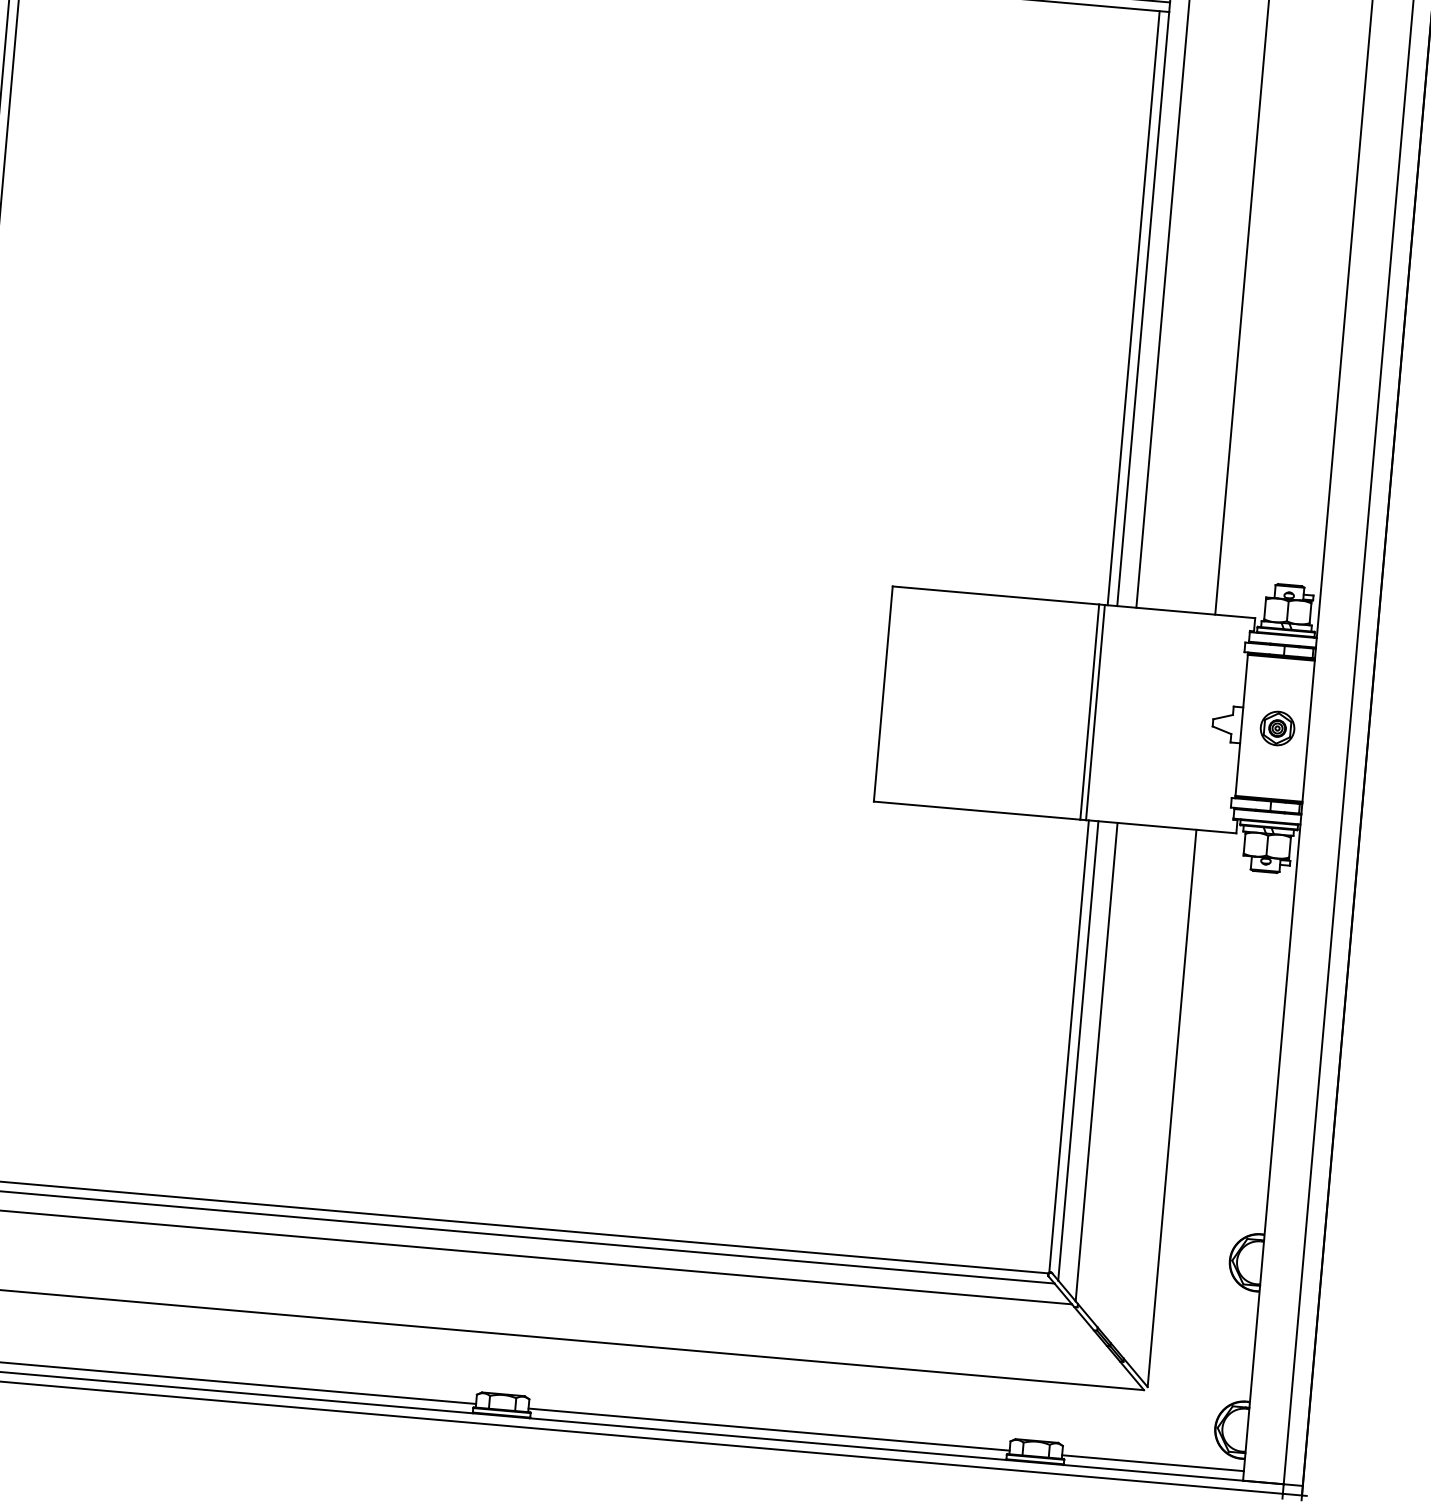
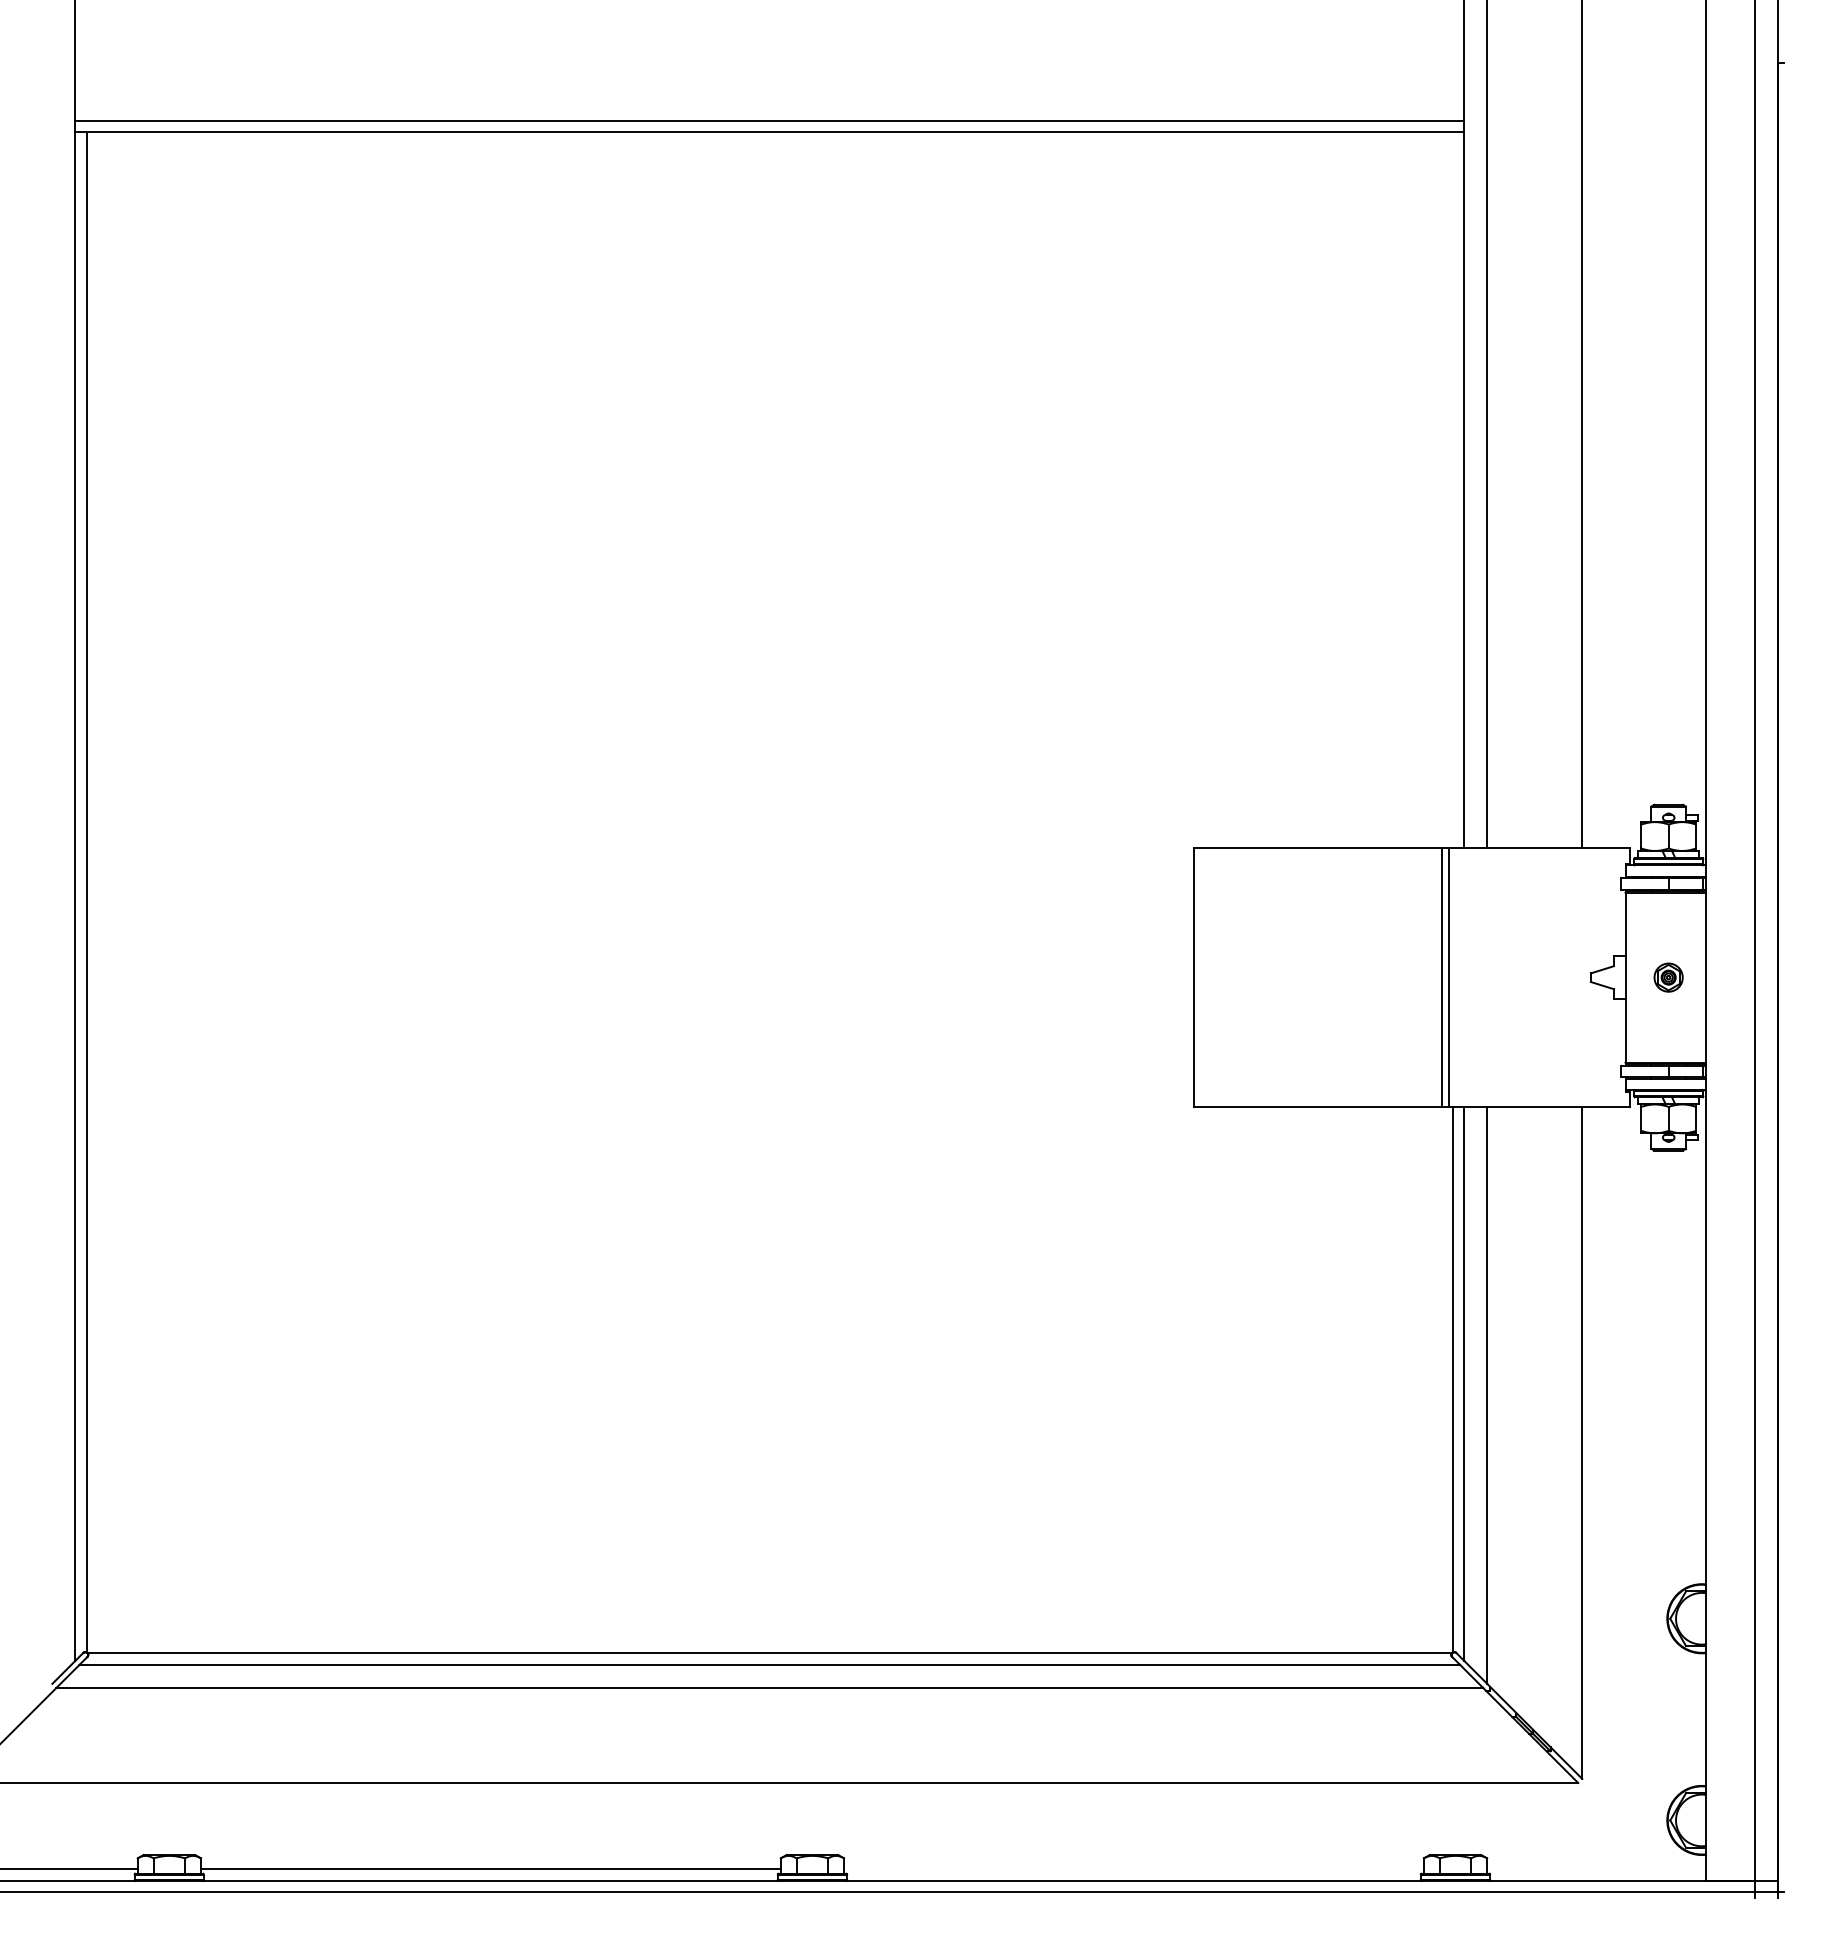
line: (1133, 308) -> (1452, 490), removed
part: (1277, 728) -> (1668, 977), size x0.7
line: (768, 1429) -> (1133, 1869), removed
line: (1152, 1463) -> (1596, 1869), removed

